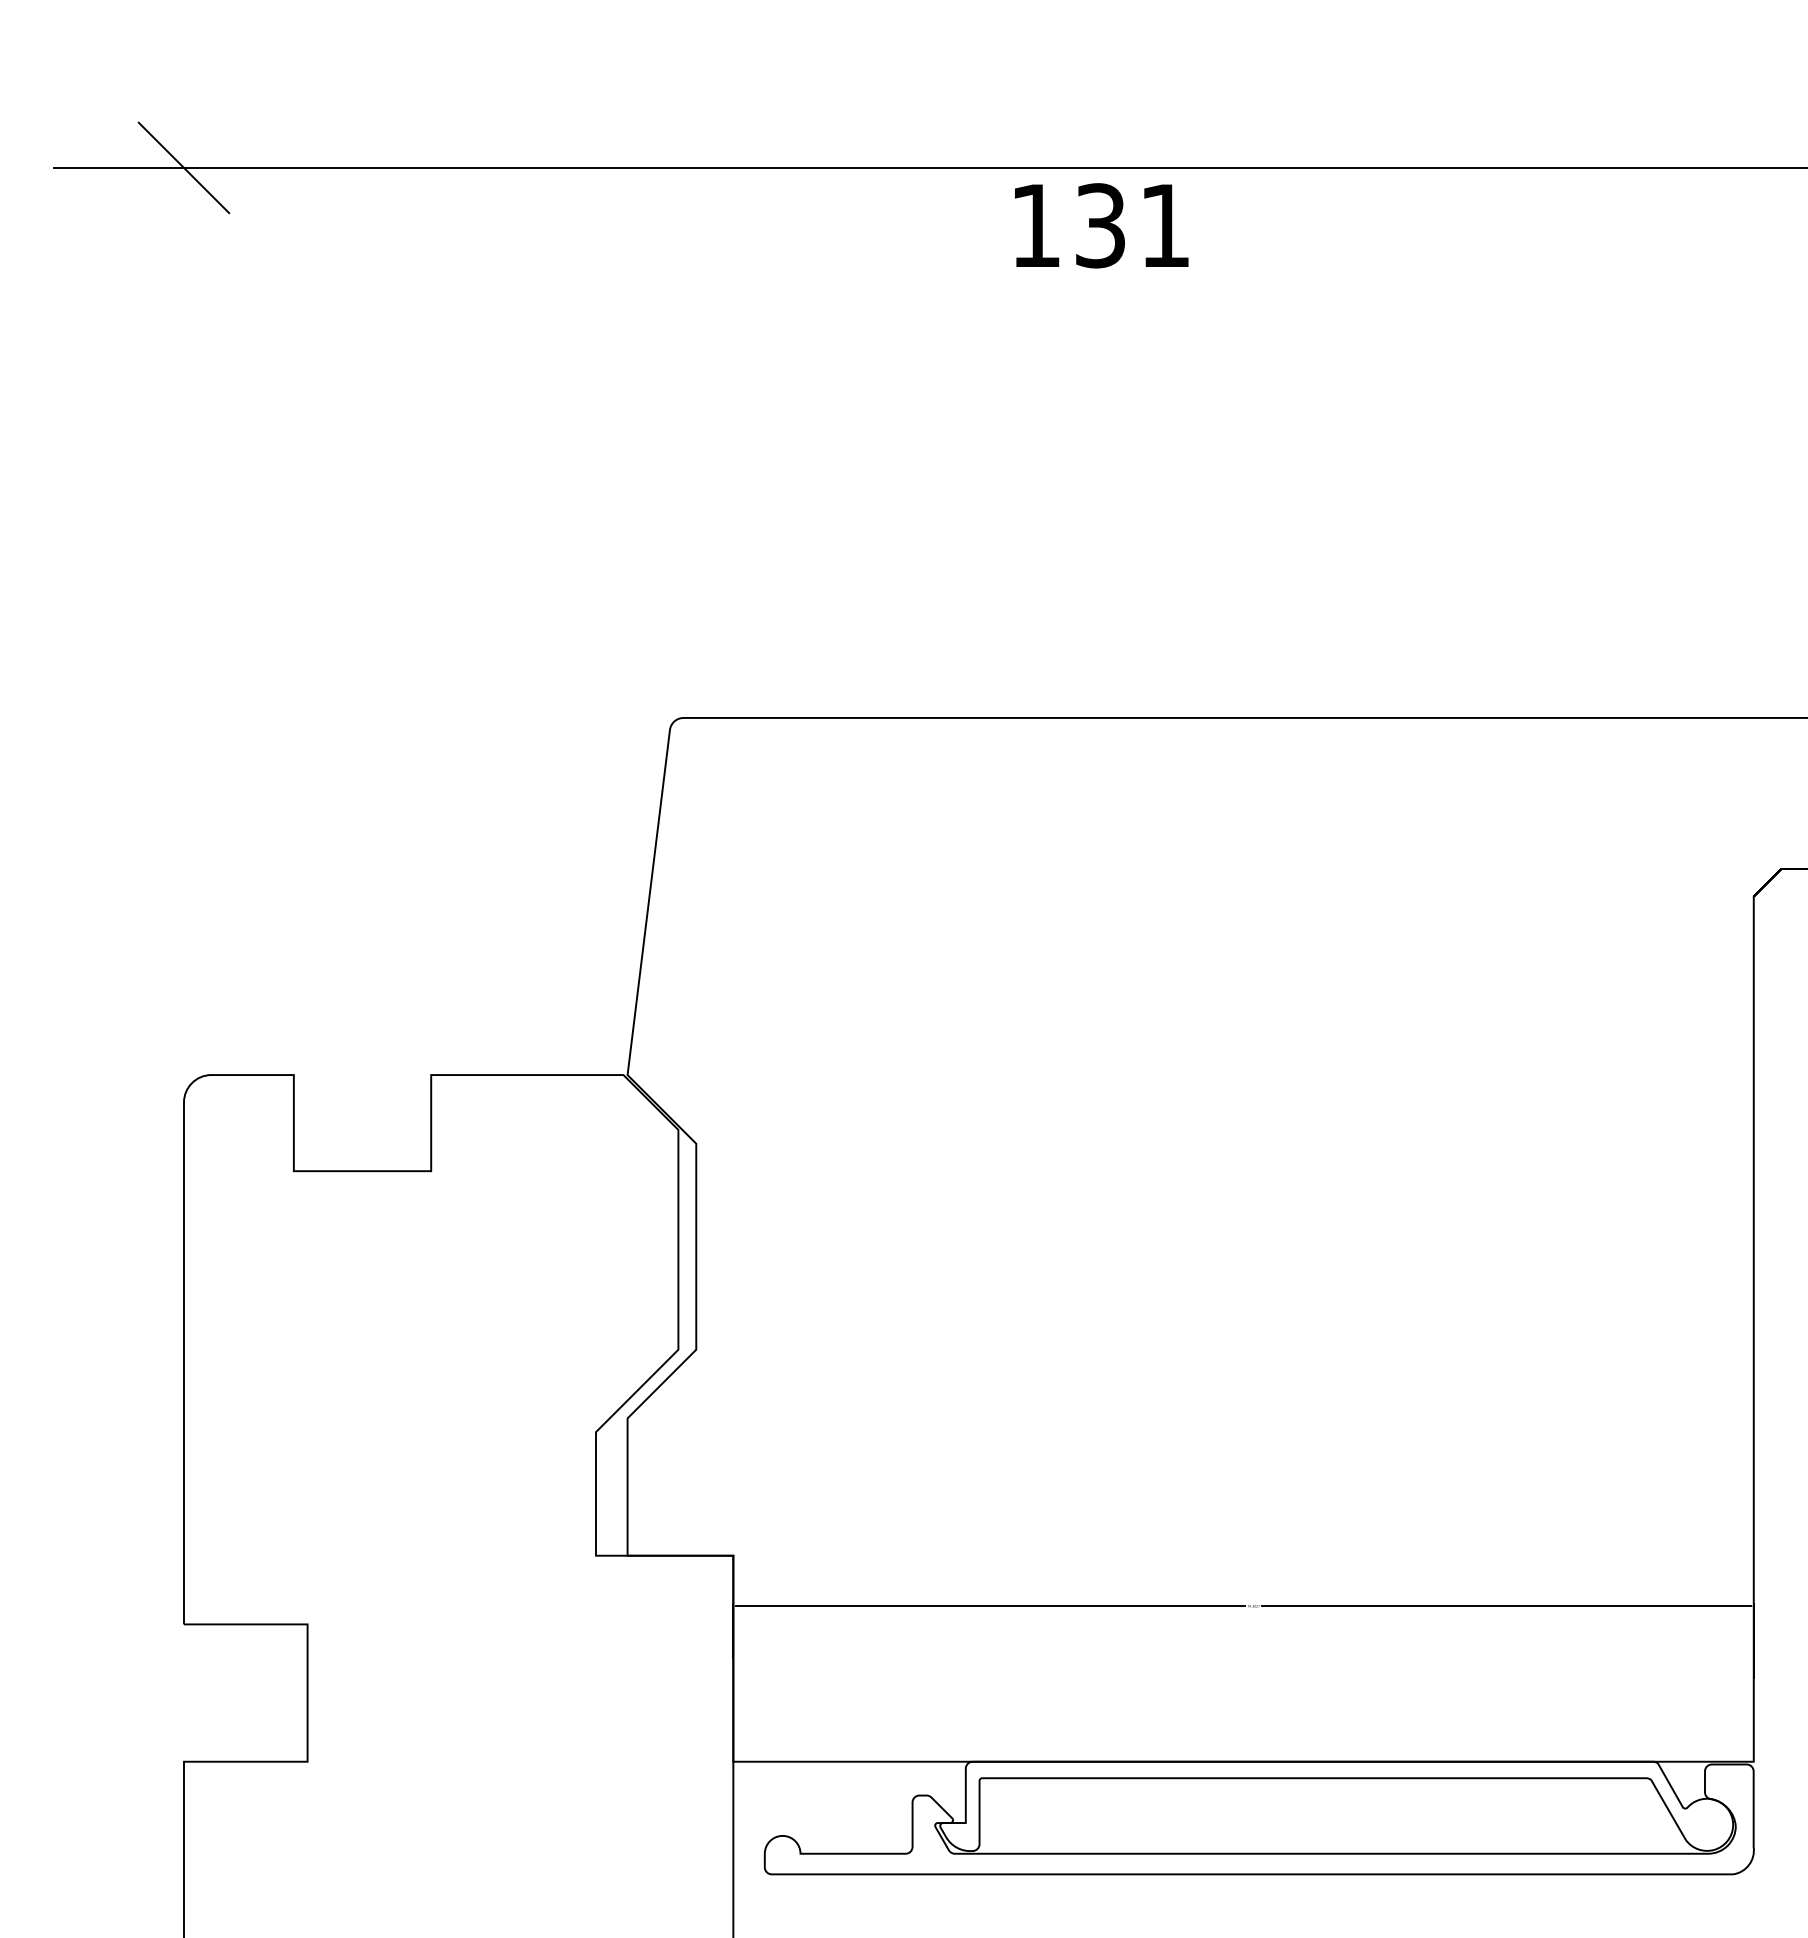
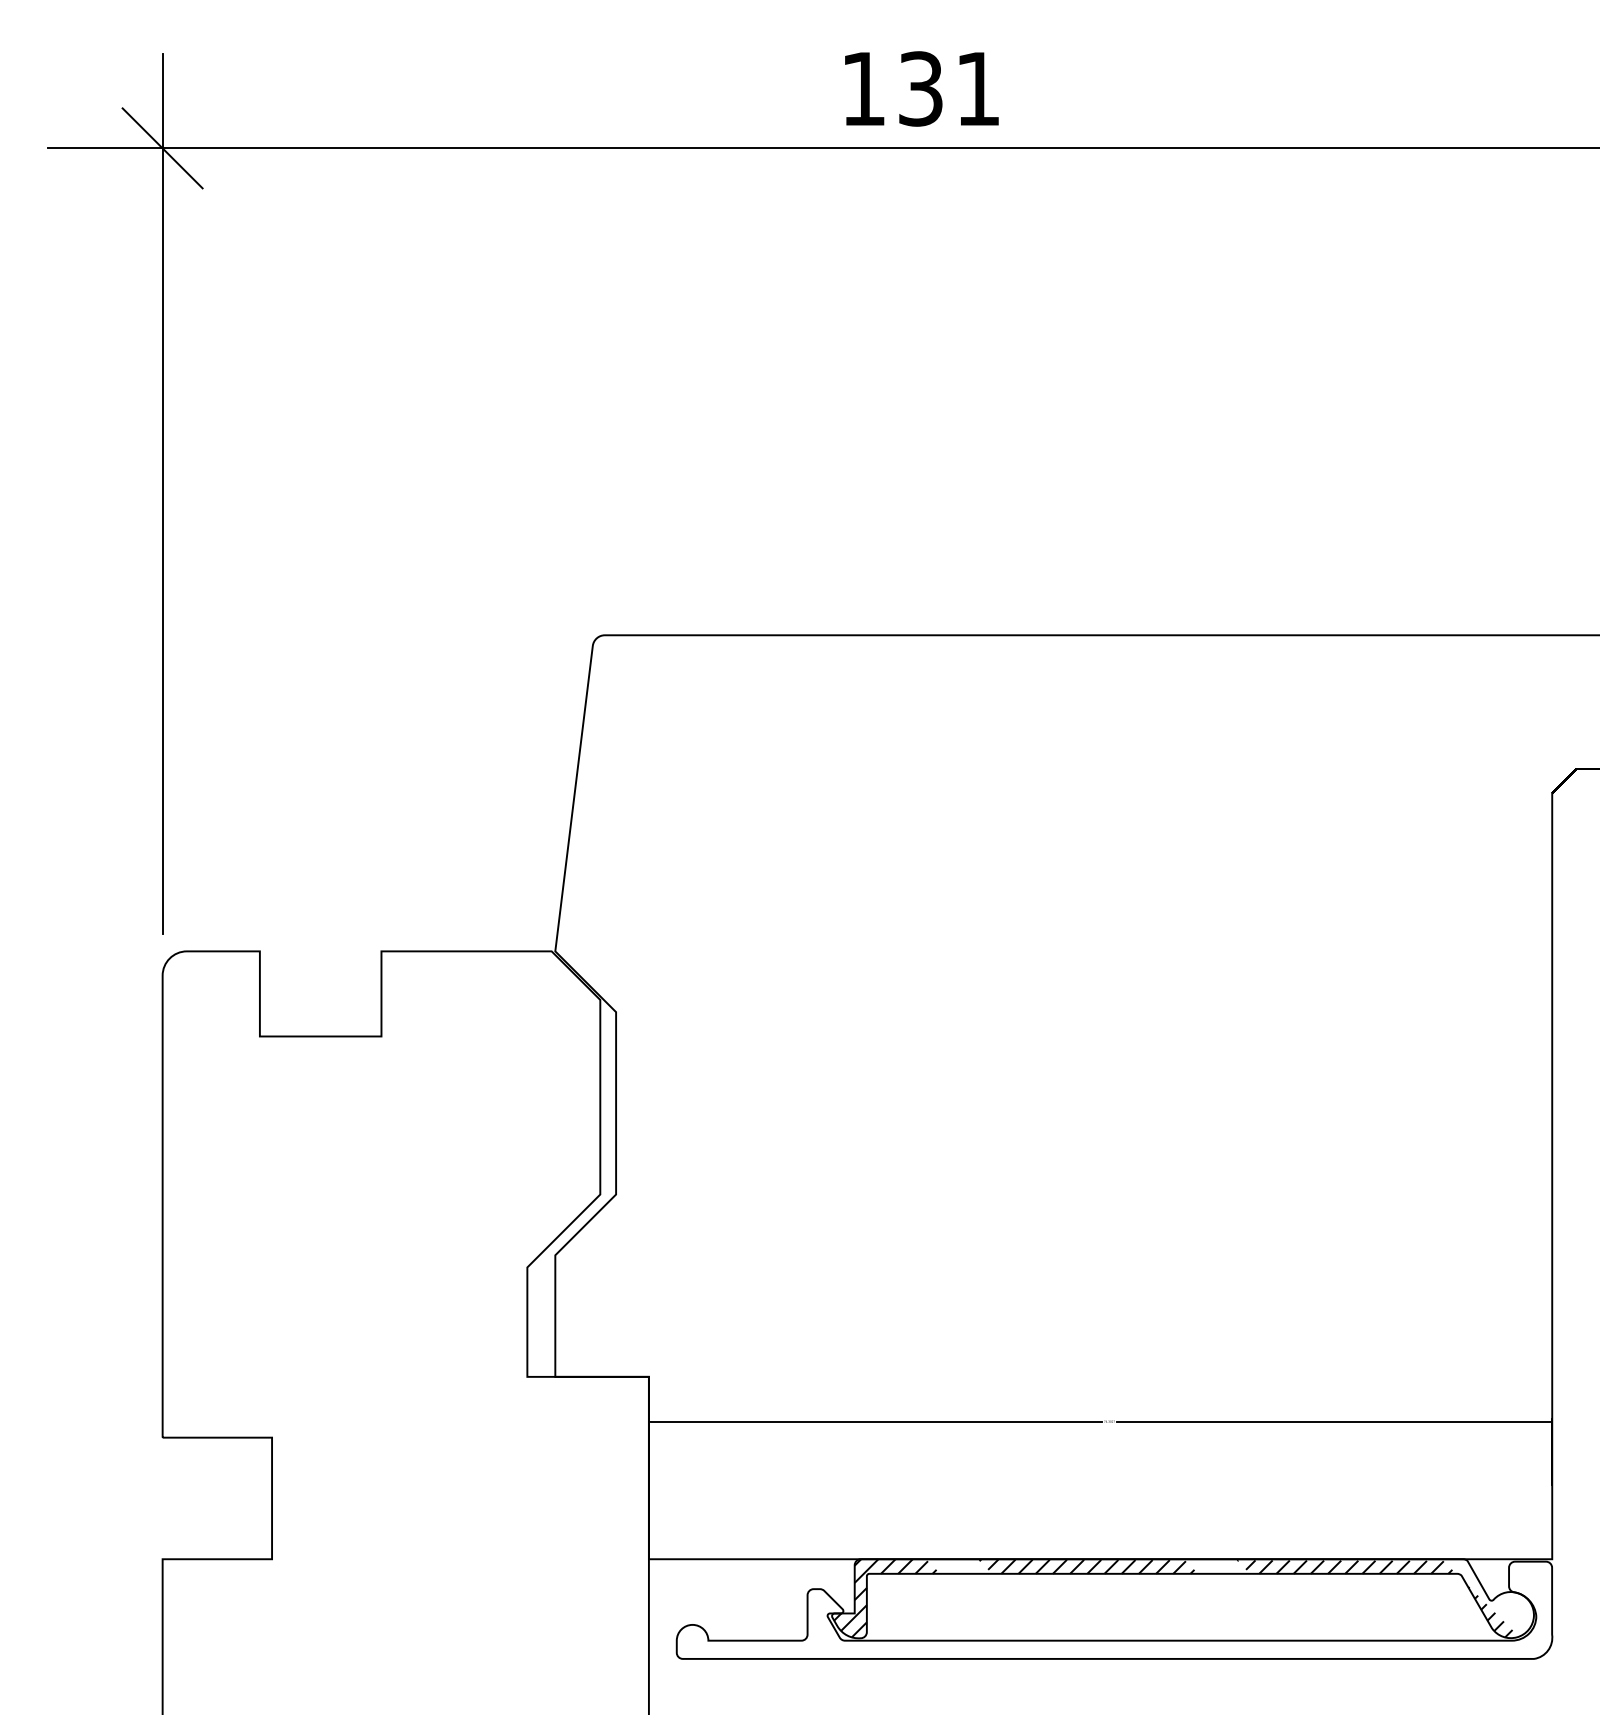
text: (1101, 225) -> (921, 88), moved
line: (183, 558) -> (162, 494), added
hatch: (1325, 1805) -> (1173, 1597), added

